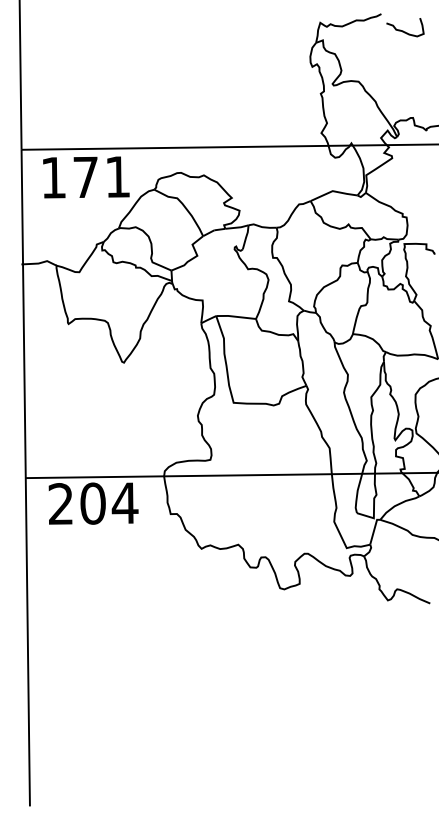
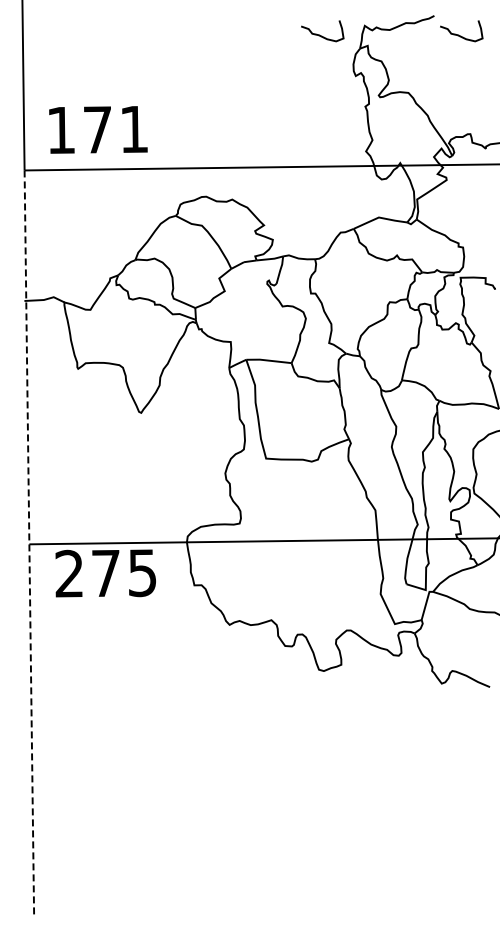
curve: (282, 31) -> (321, 35), added
text: (86, 177) -> (98, 129), moved
line: (25, 478) -> (29, 544), solid -> dashed
text: (109, 503) -> (124, 573), 204 -> 275

